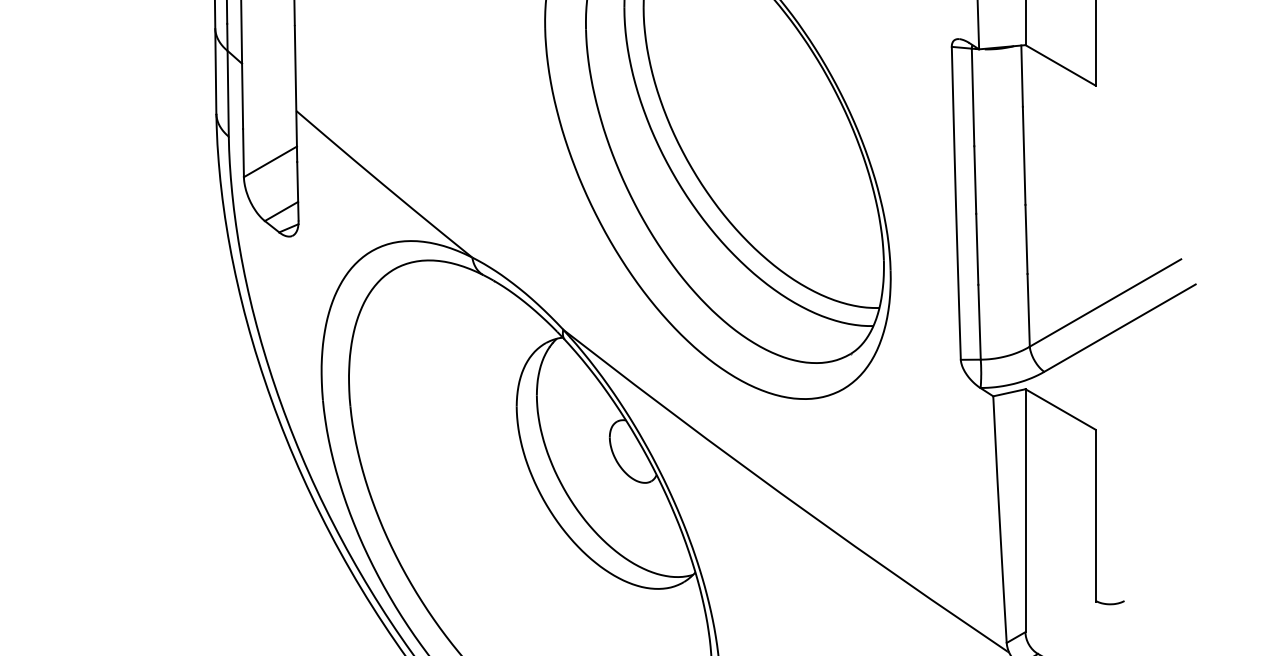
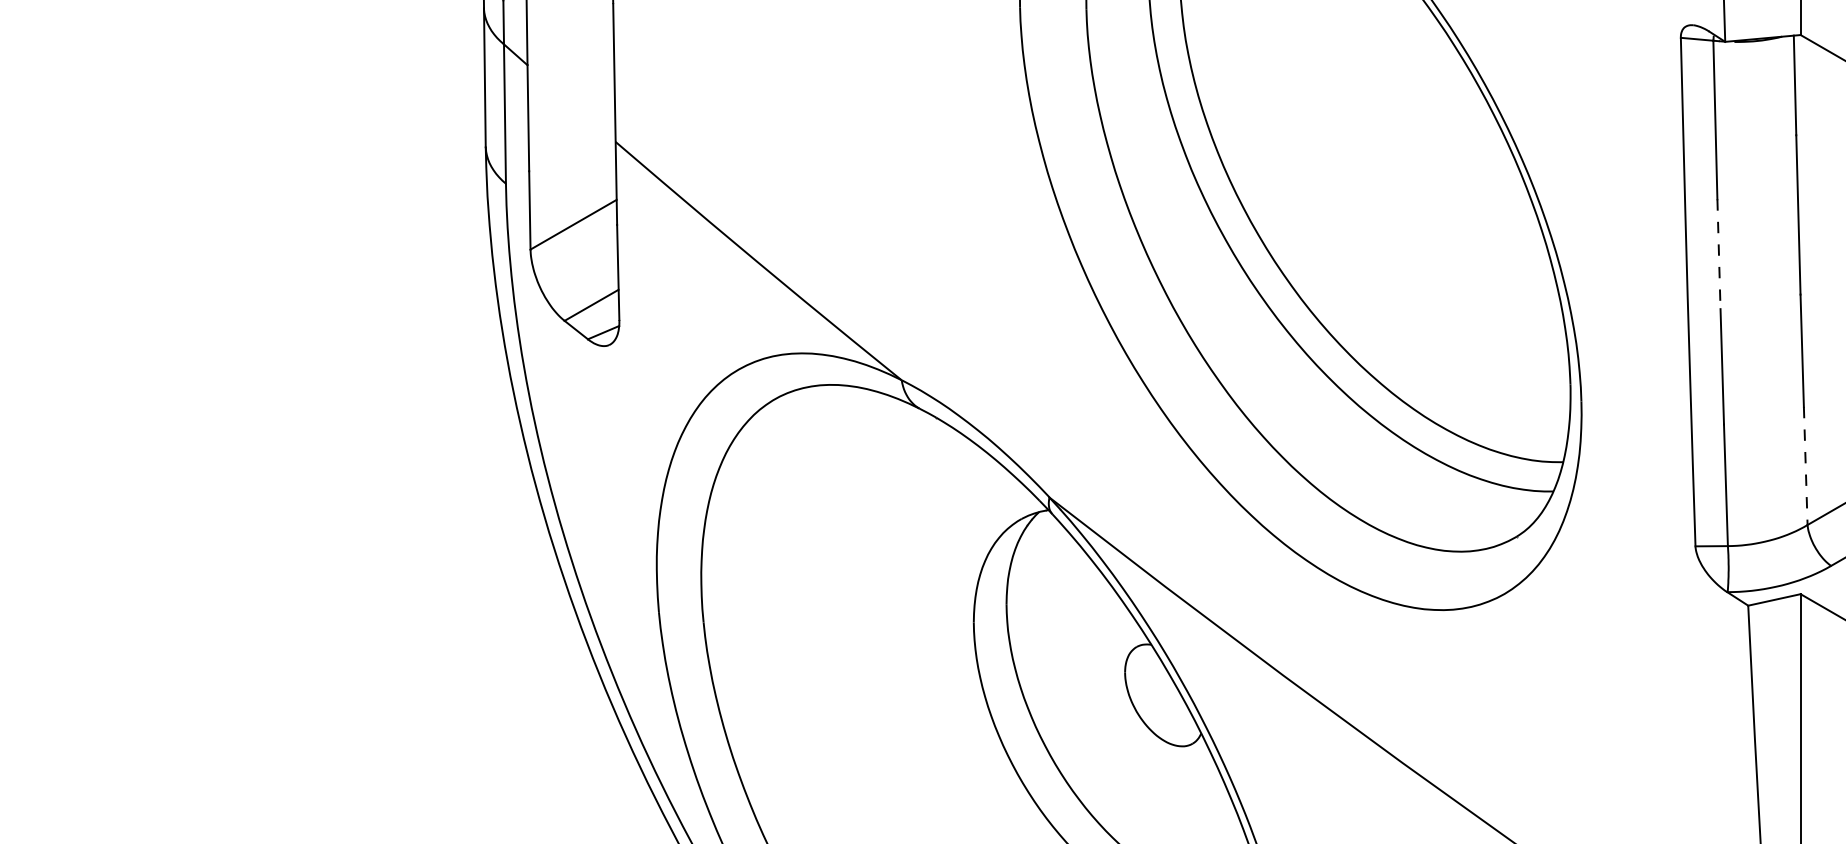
line: (975, 180) -> (1719, 254), solid -> dashed
line: (1028, 310) -> (1805, 466), solid -> dashed

